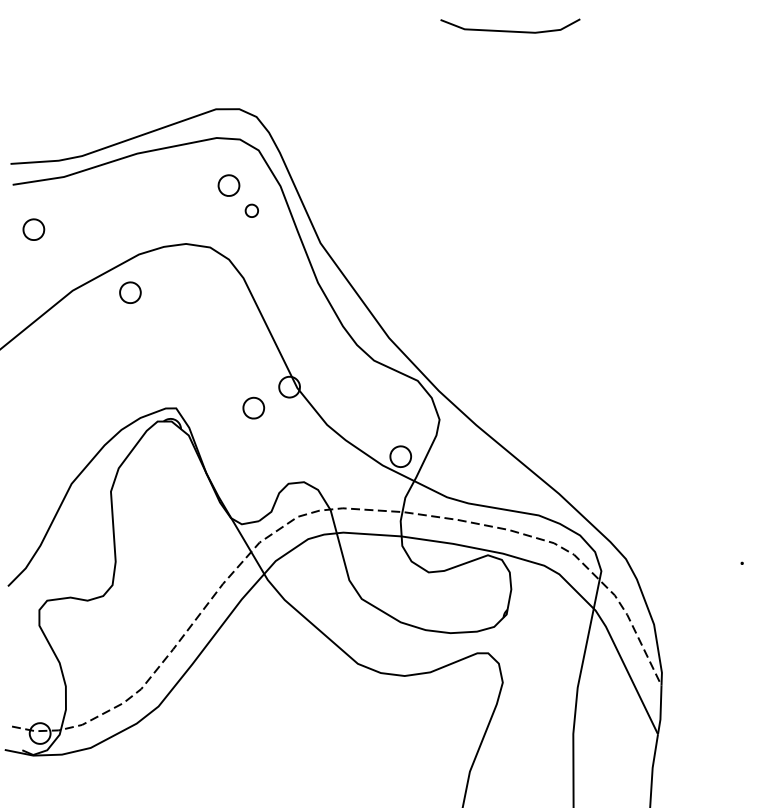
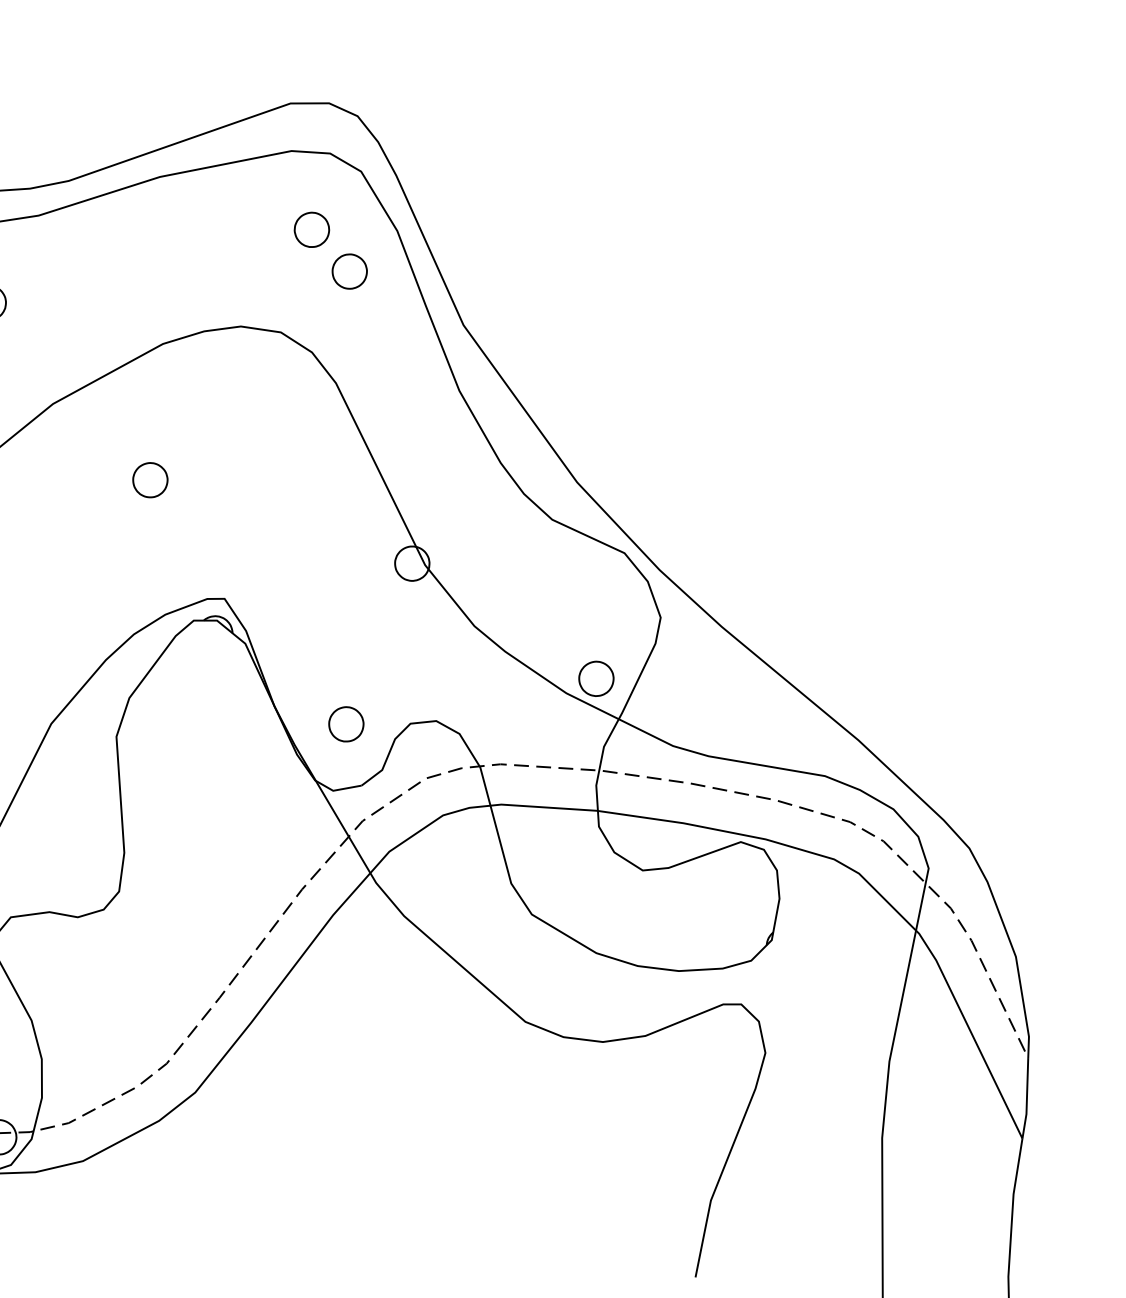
part: (251, 210) -> (349, 271), size x1.67
part: (130, 292) -> (150, 479), moved
part: (253, 407) -> (345, 723), moved

